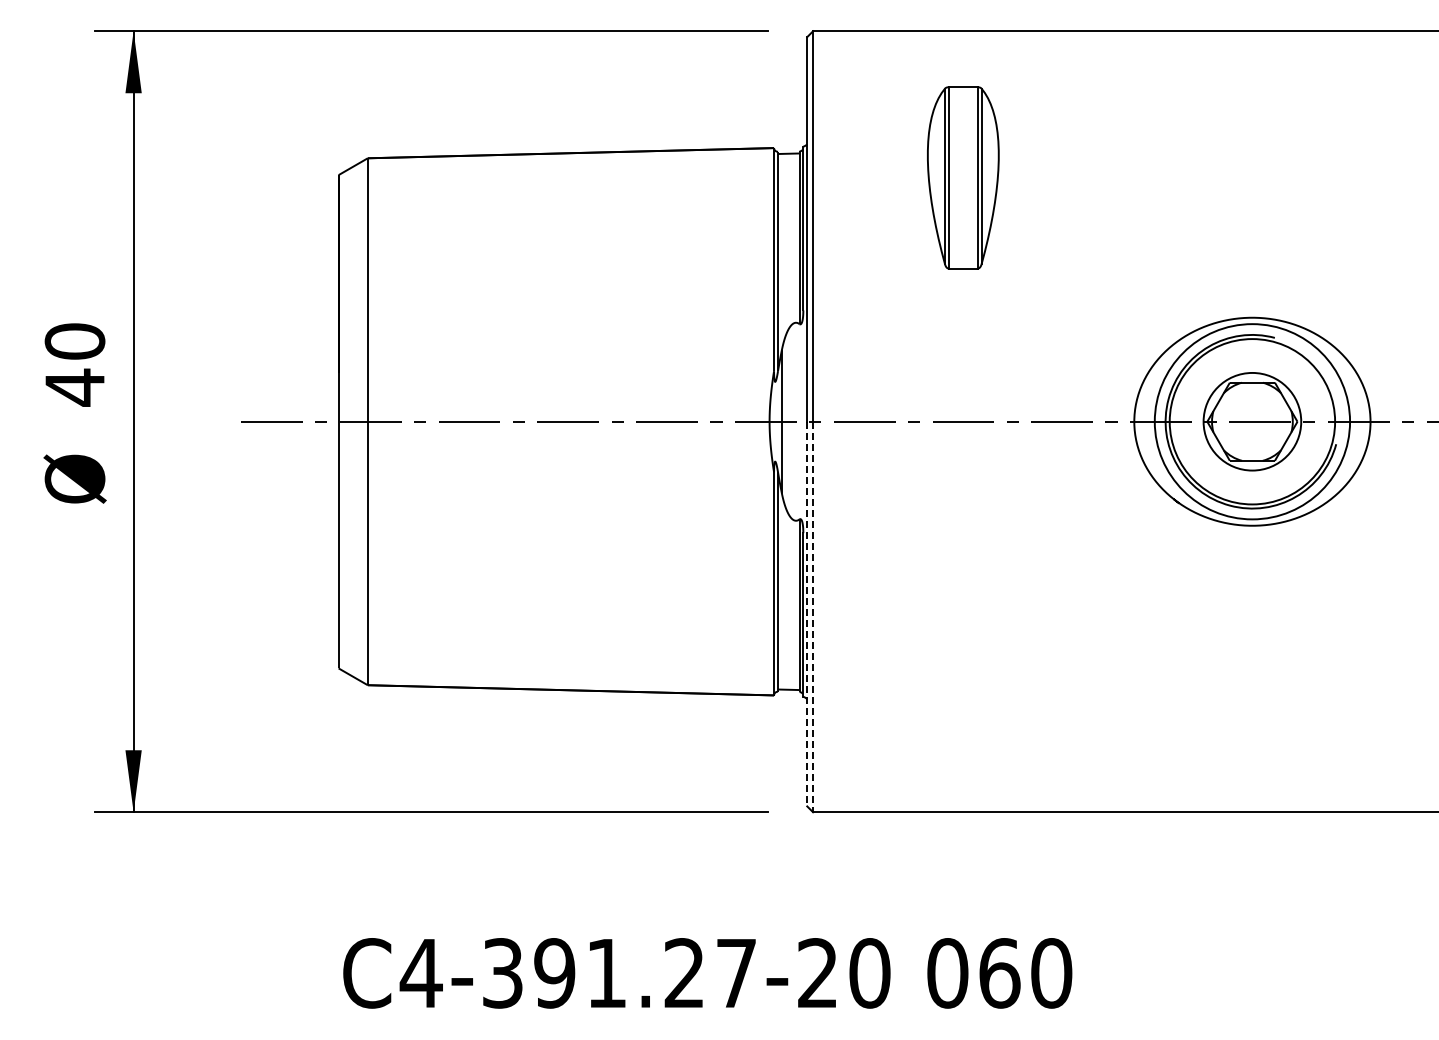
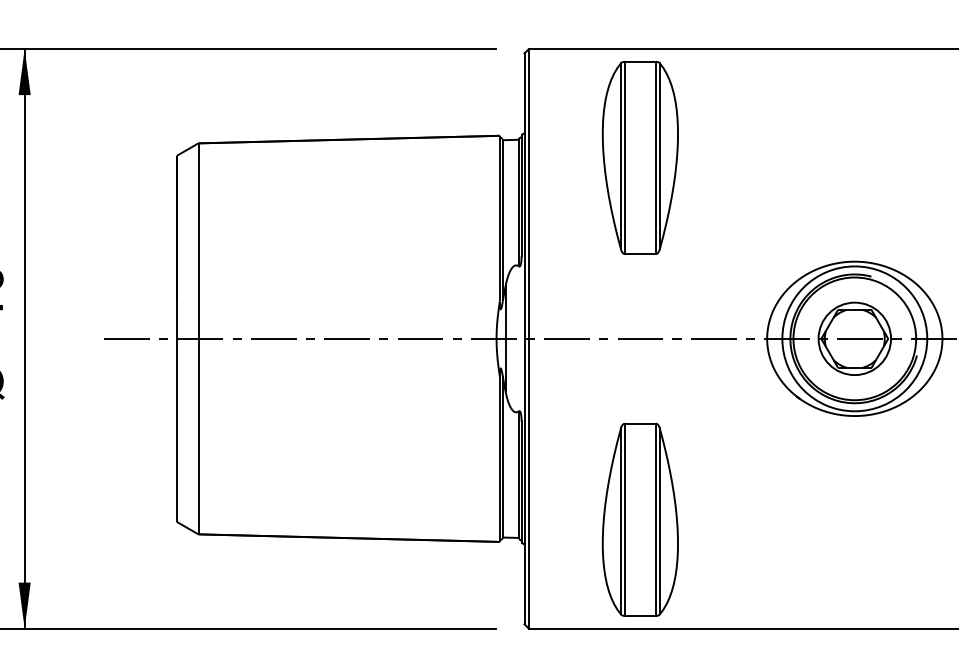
part: (962, 177) -> (639, 157), size x1.43
line: (807, 614) -> (524, 481), dashed -> solid
line: (813, 617) -> (529, 484), dashed -> solid
part: (962, 665) -> (639, 519), added

